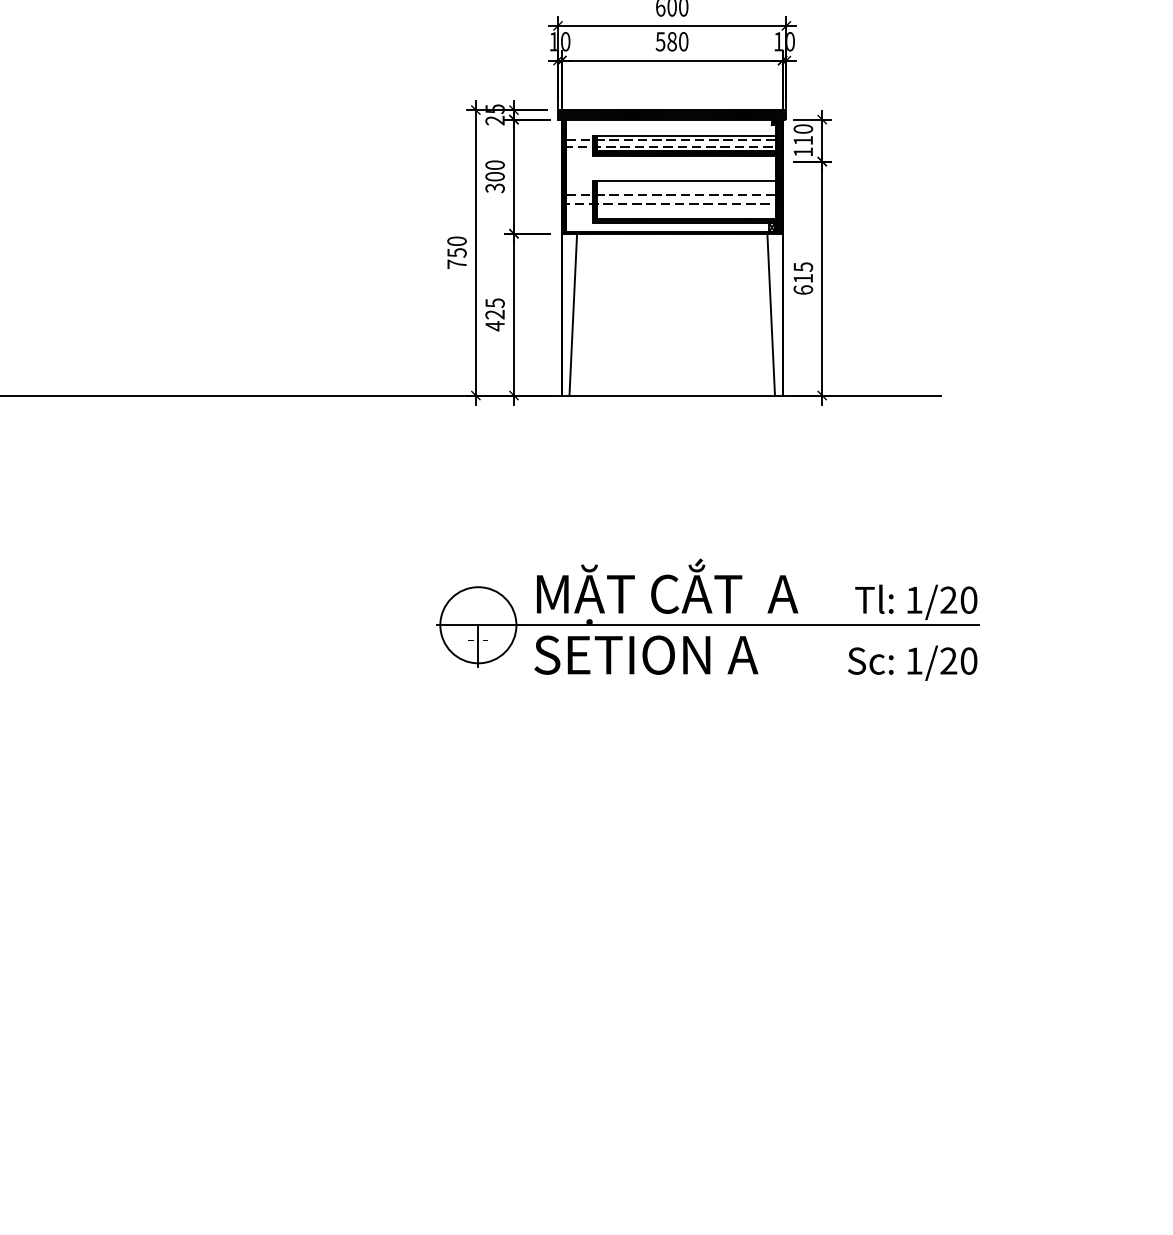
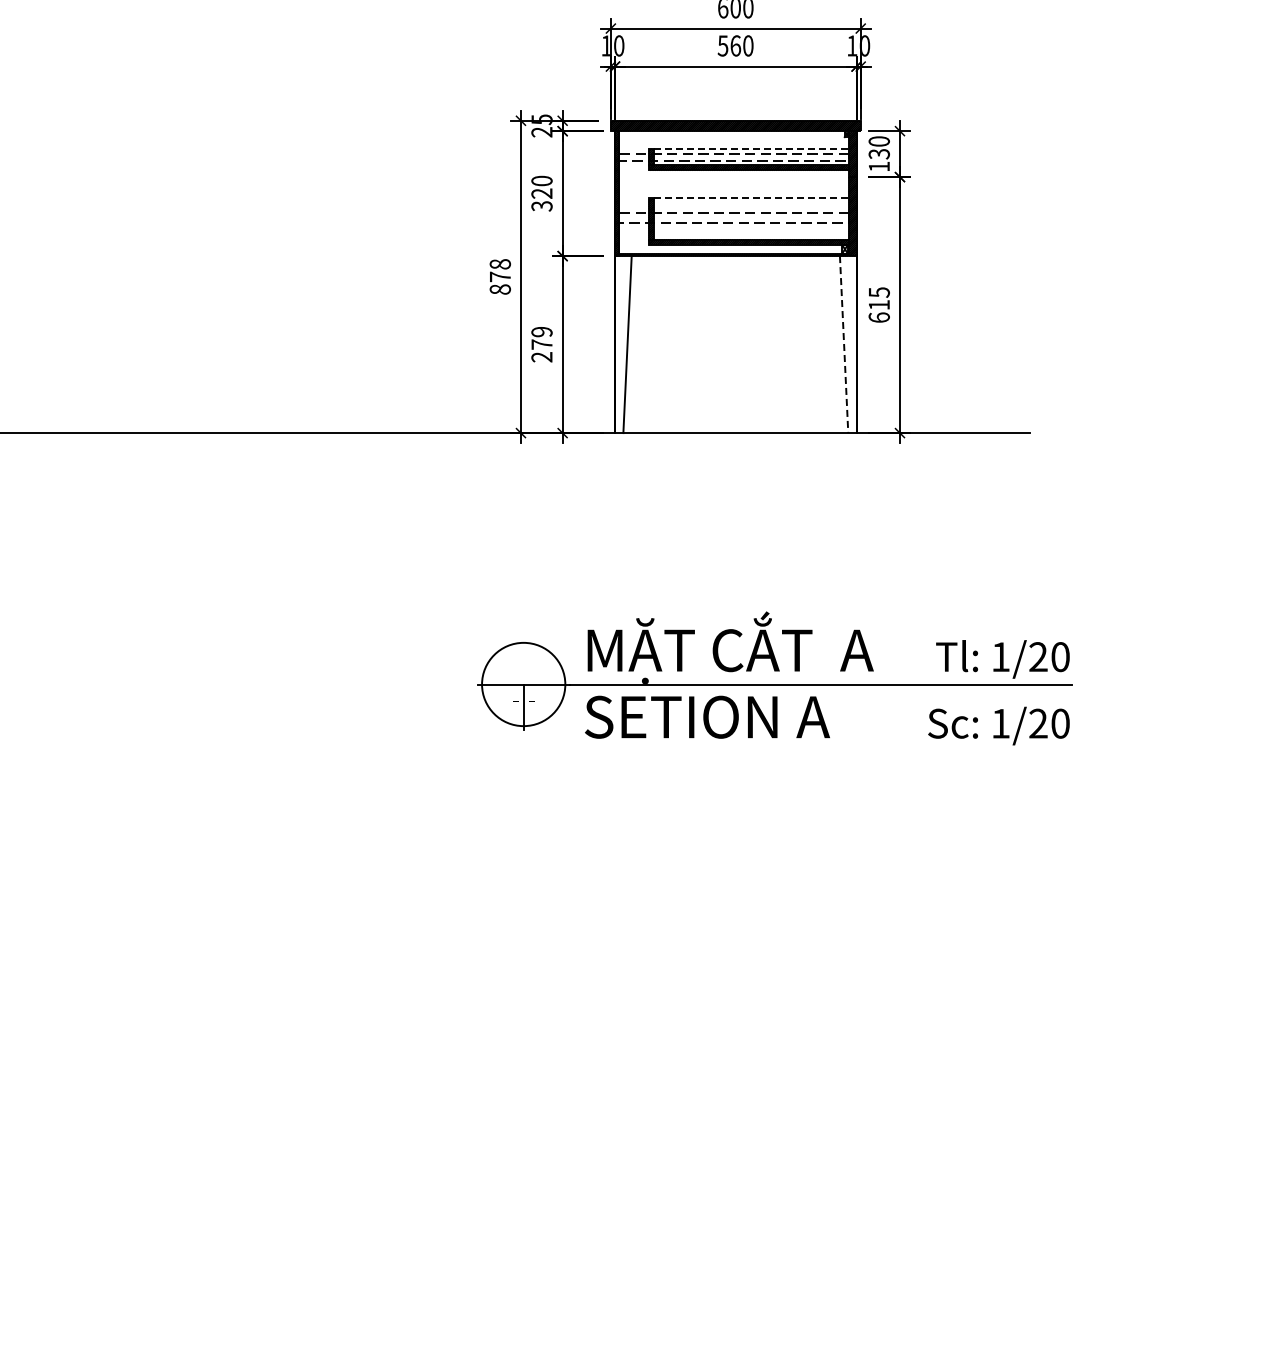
text: (671, 41) -> (735, 45), 580 -> 560
line: (686, 135) -> (751, 148), solid -> dashed
text: (802, 140) -> (878, 154), 110 -> 130
text: (494, 176) -> (541, 193), 300 -> 320
line: (686, 181) -> (751, 198), solid -> dashed
text: (457, 252) -> (500, 276), 750 -> 878
text: (494, 314) -> (541, 344), 425 -> 279
line: (771, 314) -> (844, 344), solid -> dashed

